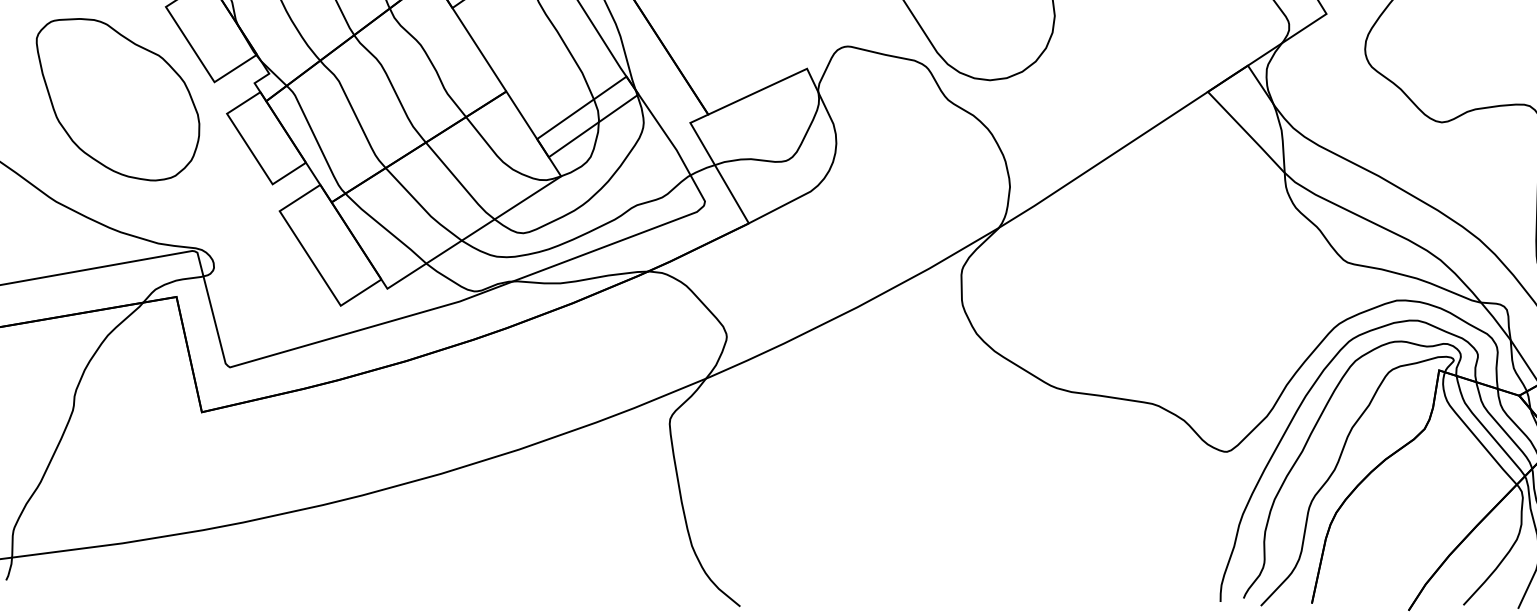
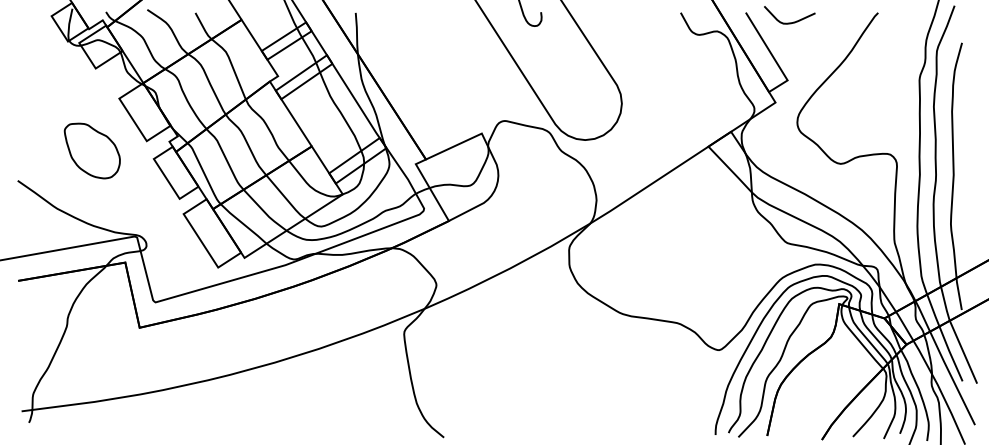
part: (118, 98) -> (92, 150), size x0.6

